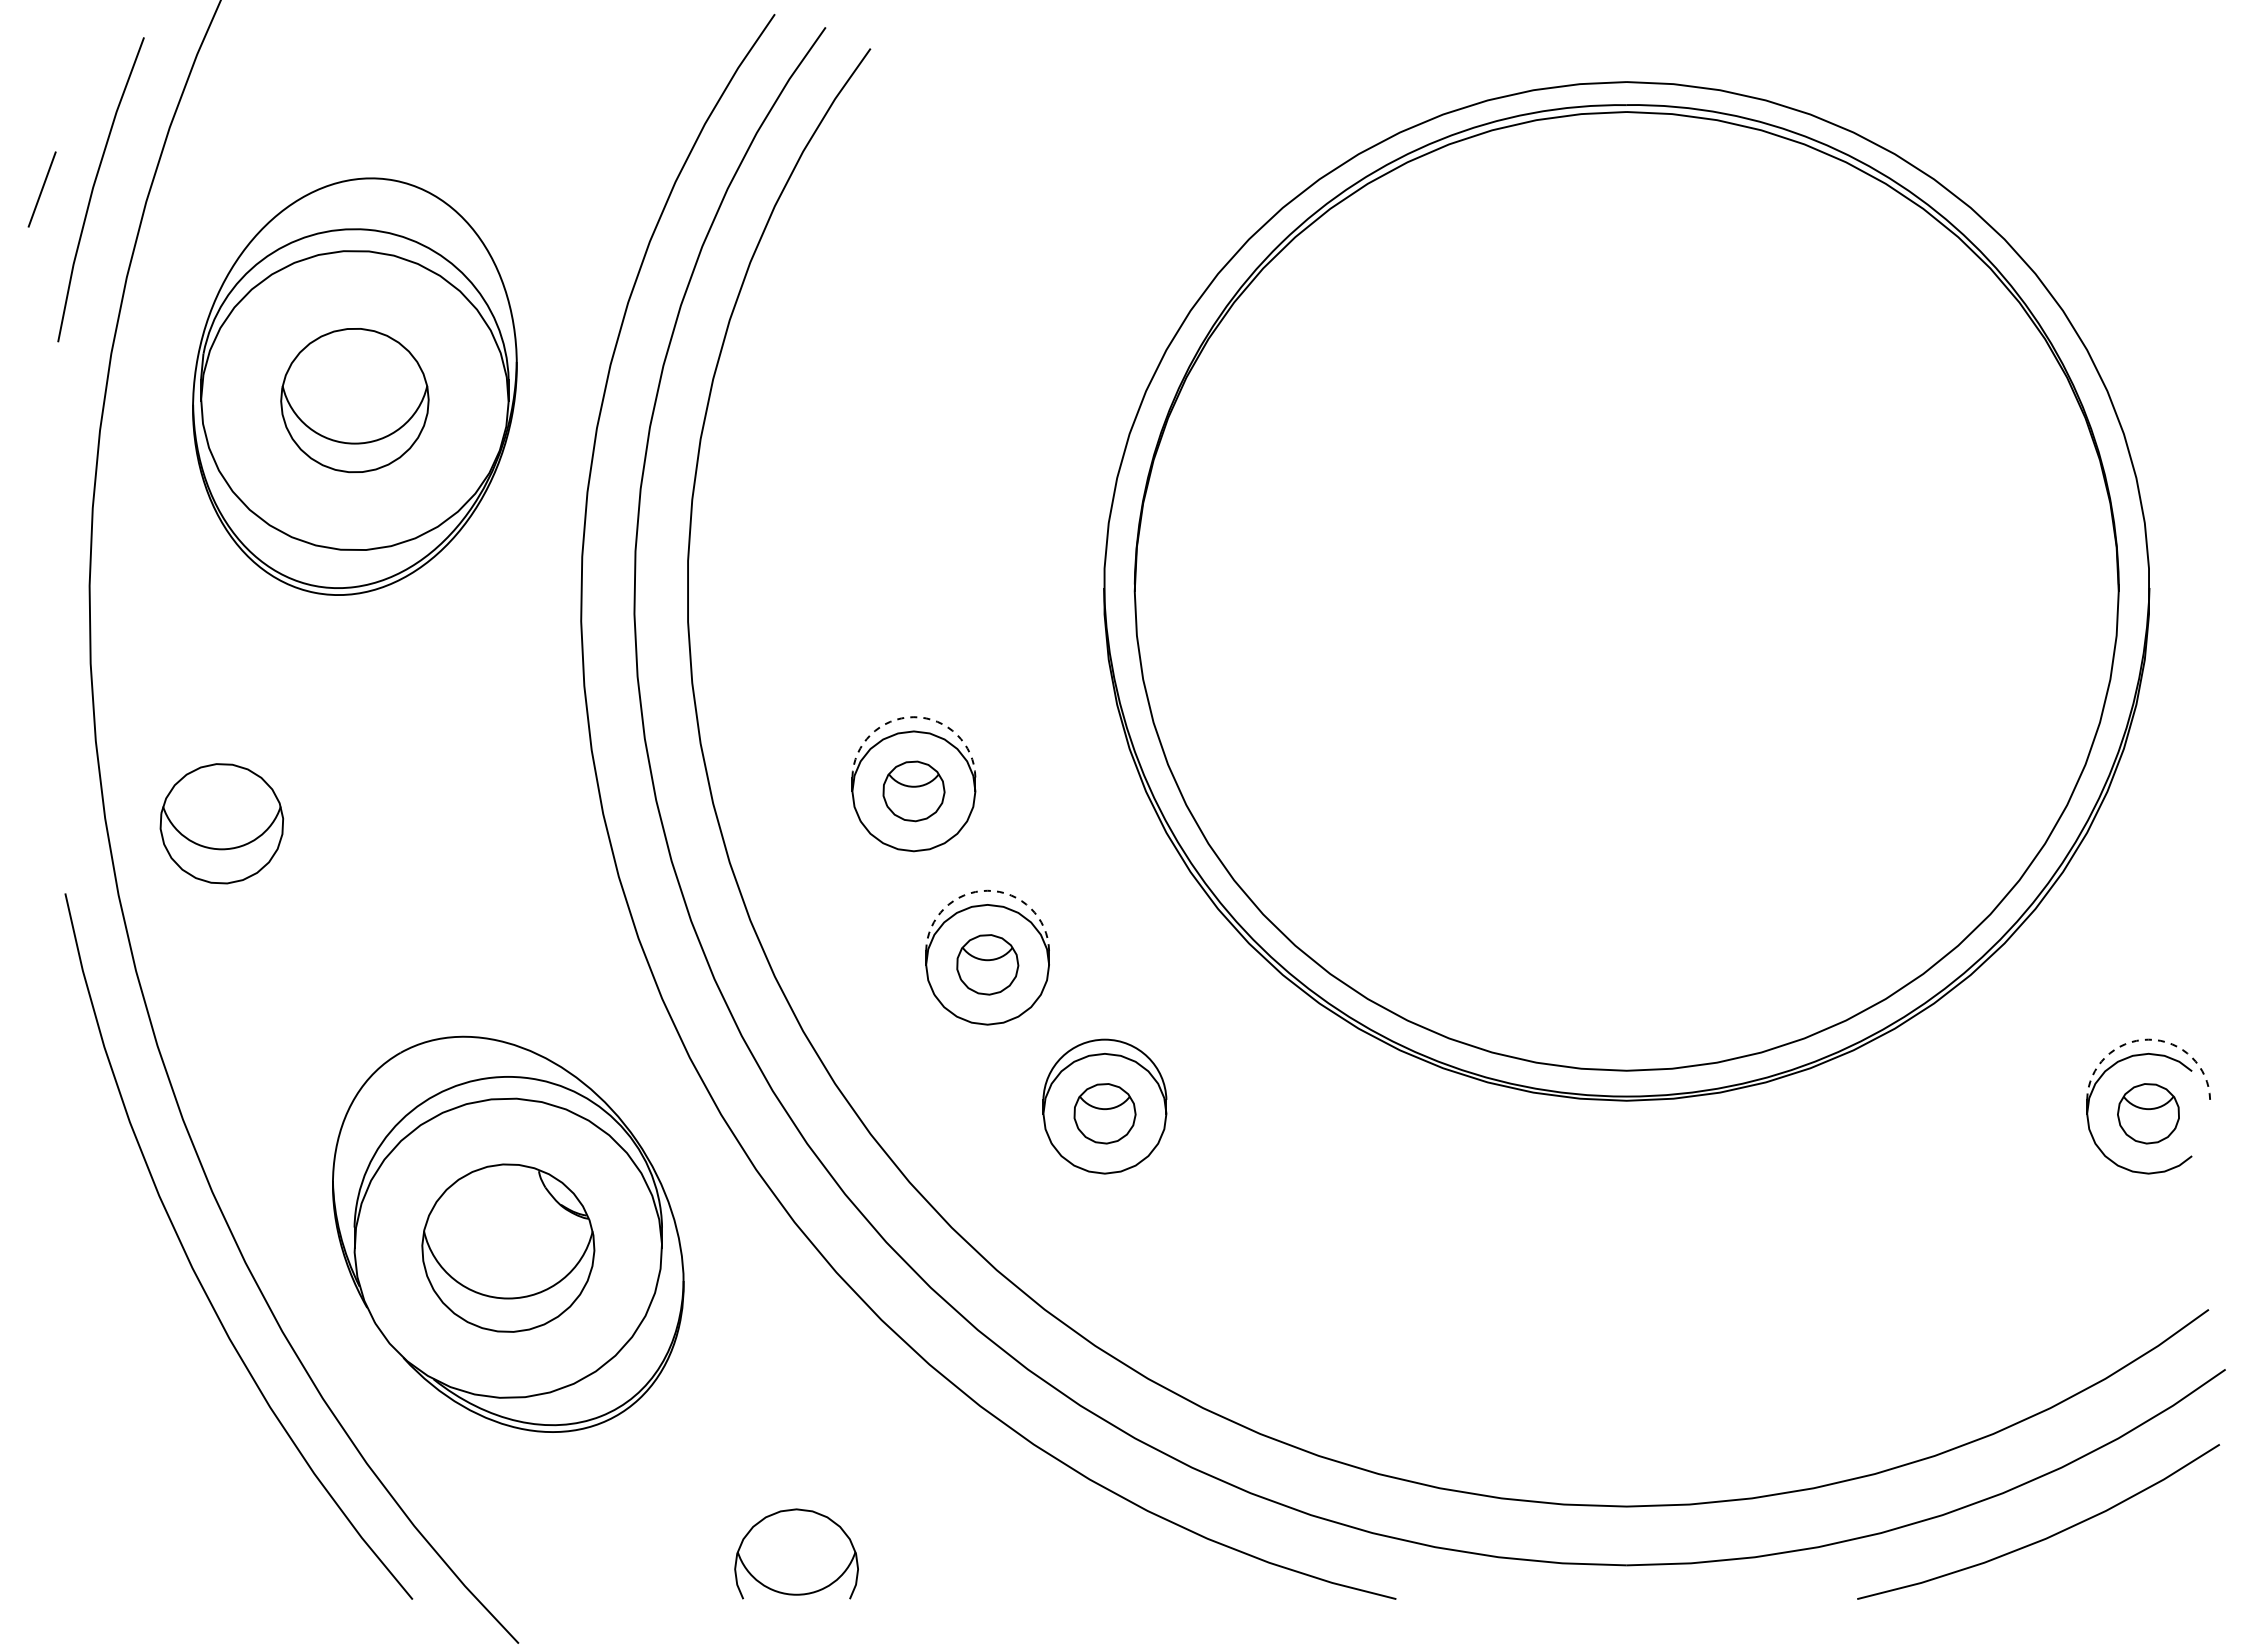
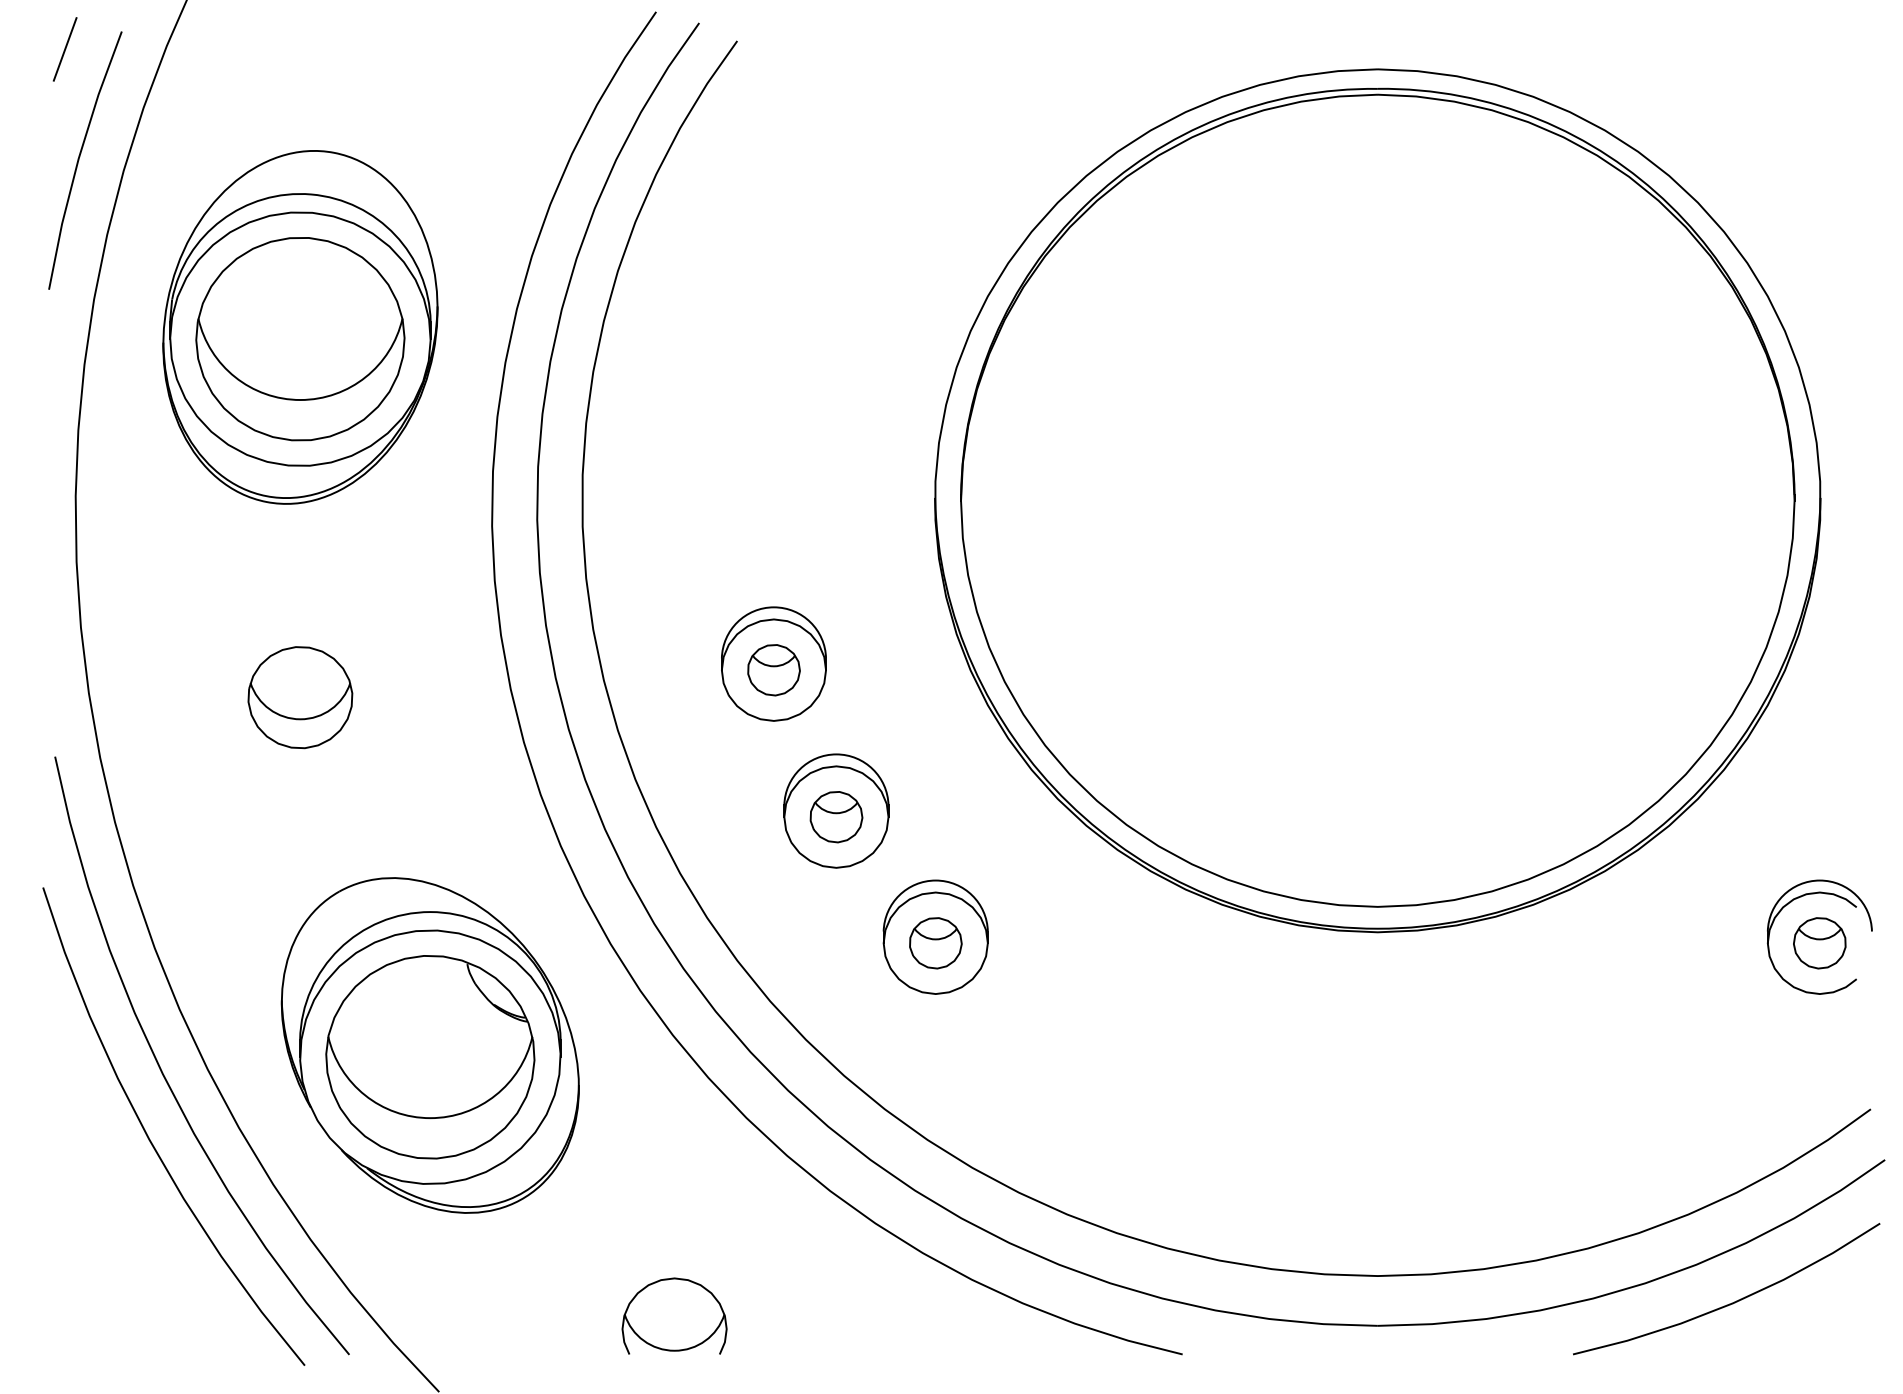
line: (41, 189) -> (64, 49), moved
part: (354, 400) -> (300, 339), size x1.67
arc: (913, 717) -> (773, 607), dashed -> solid
part: (221, 823) -> (300, 697), moved
arc: (987, 890) -> (836, 754), dashed -> solid
arc: (2148, 1039) -> (1819, 880), dashed -> solid
part: (508, 1247) -> (430, 1056), size x1.43
curve: (177, 1344) -> (150, 1138), added

